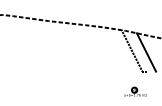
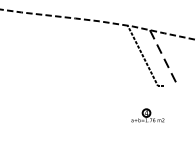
line: (146, 52) -> (163, 58), solid -> dashed

